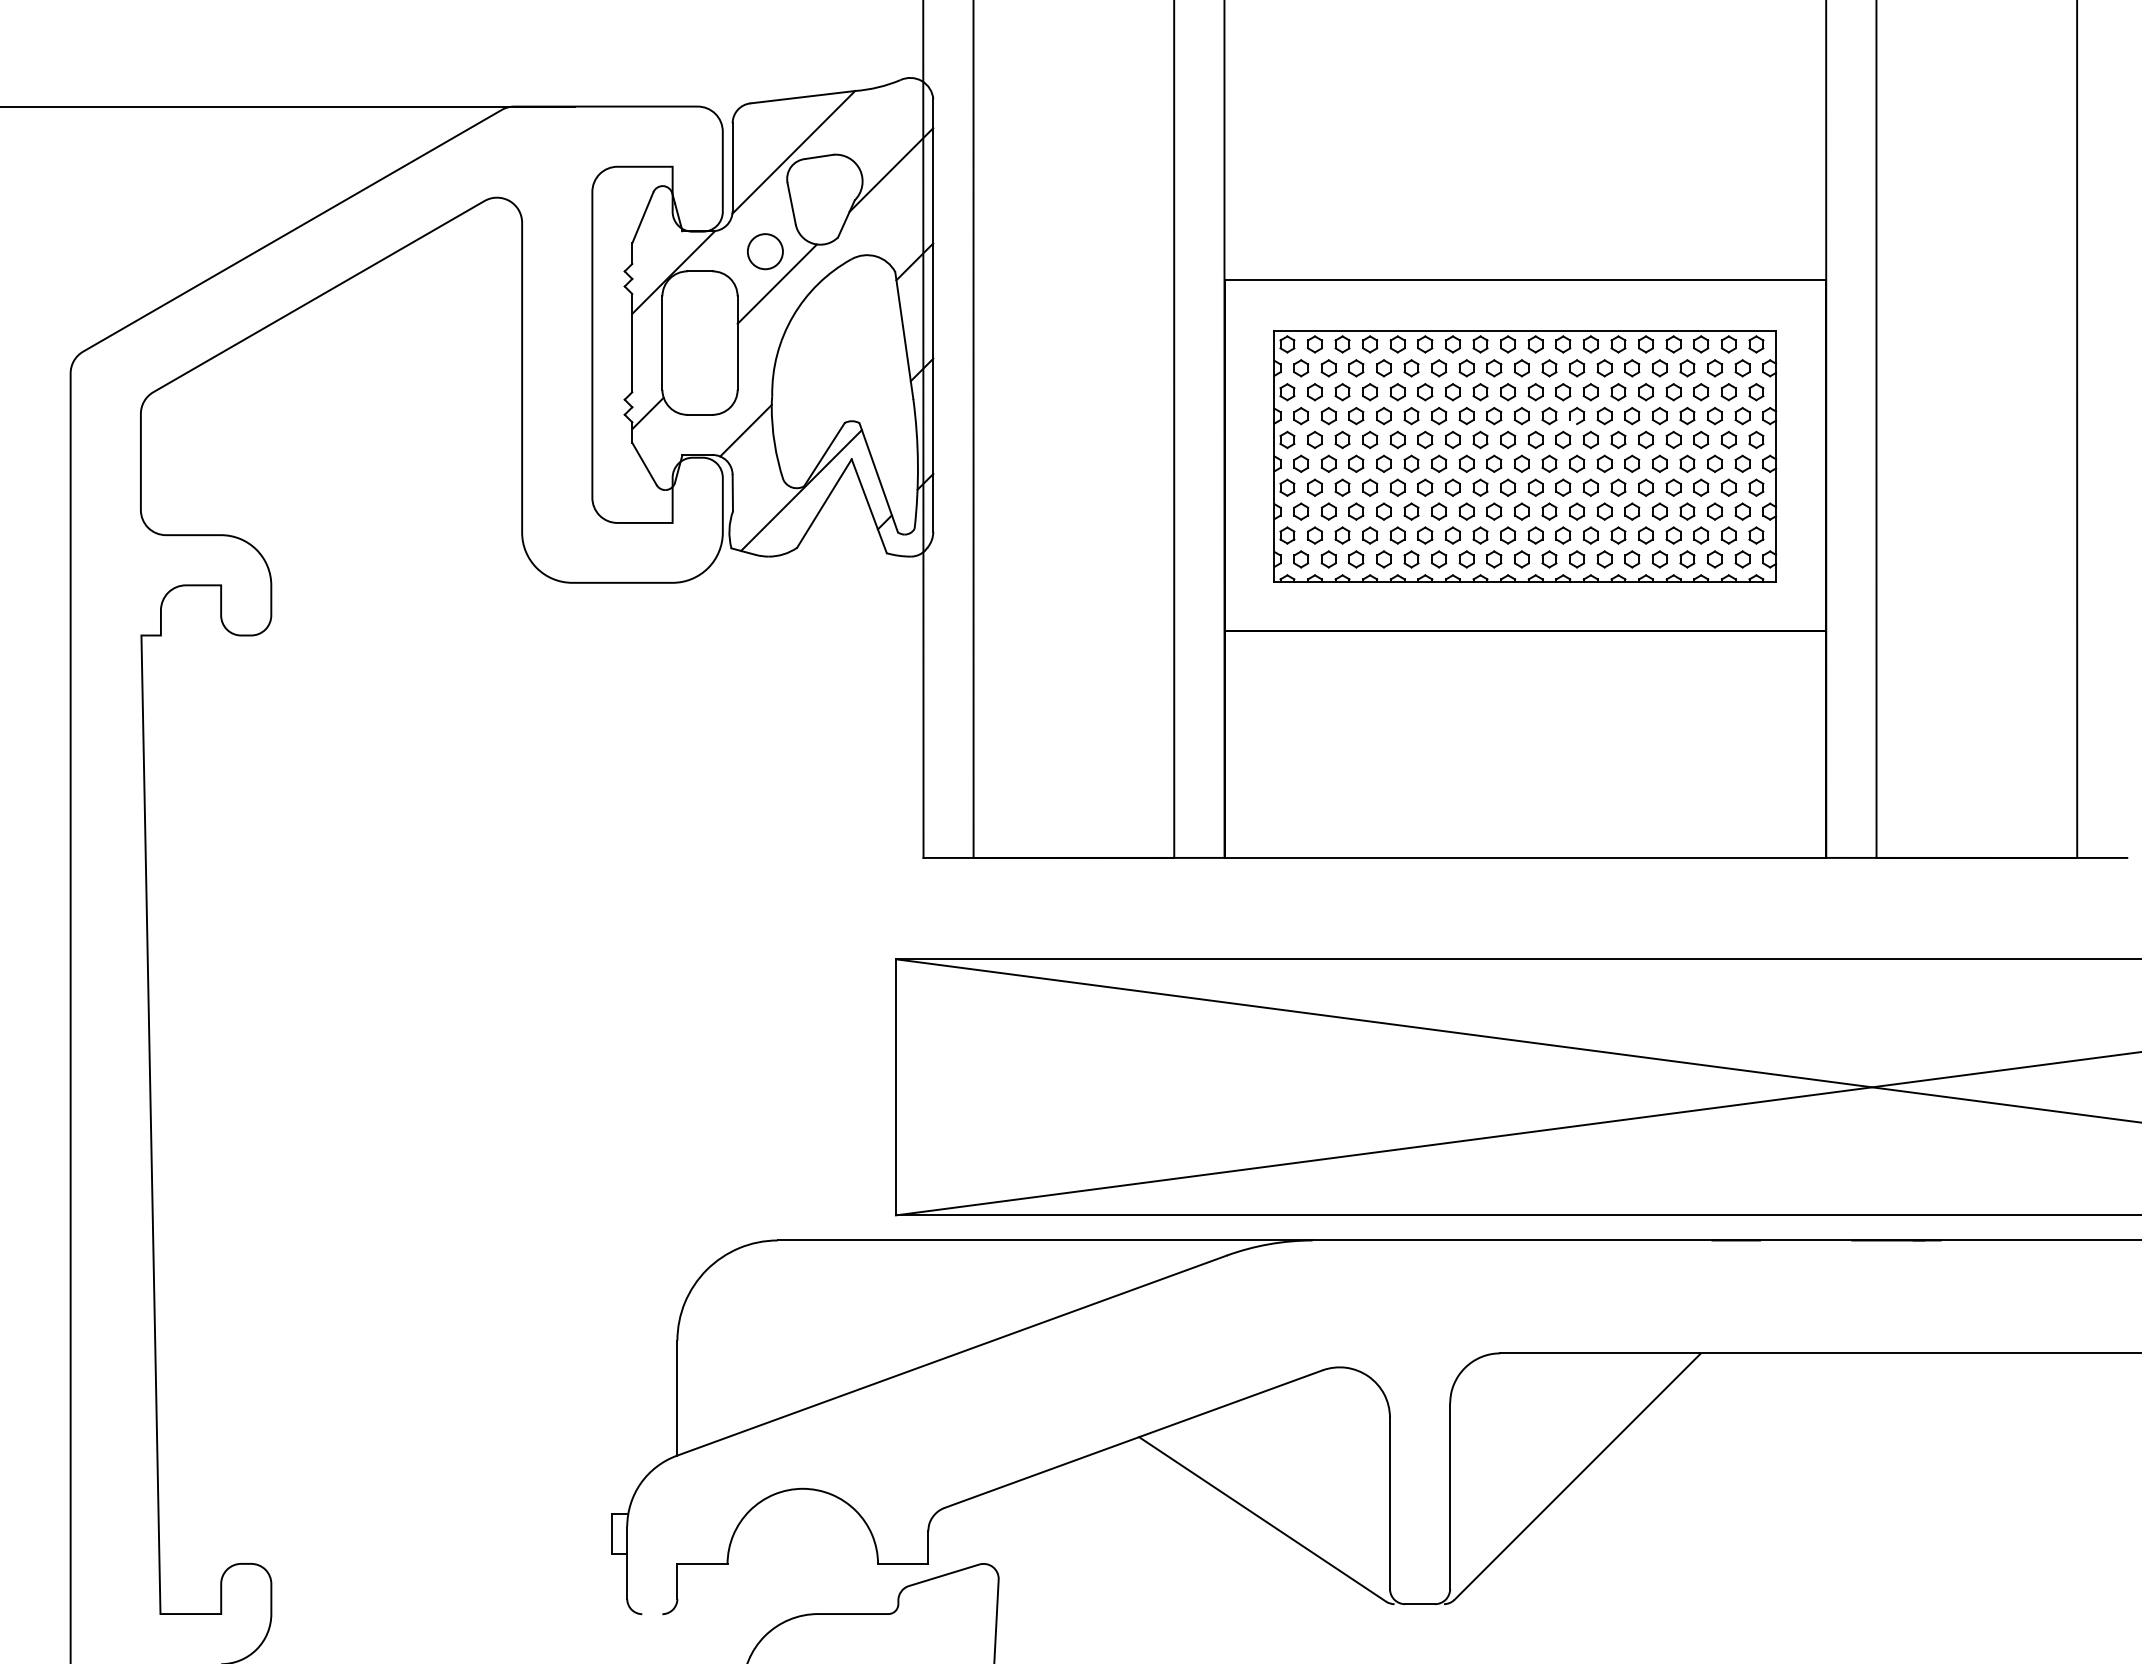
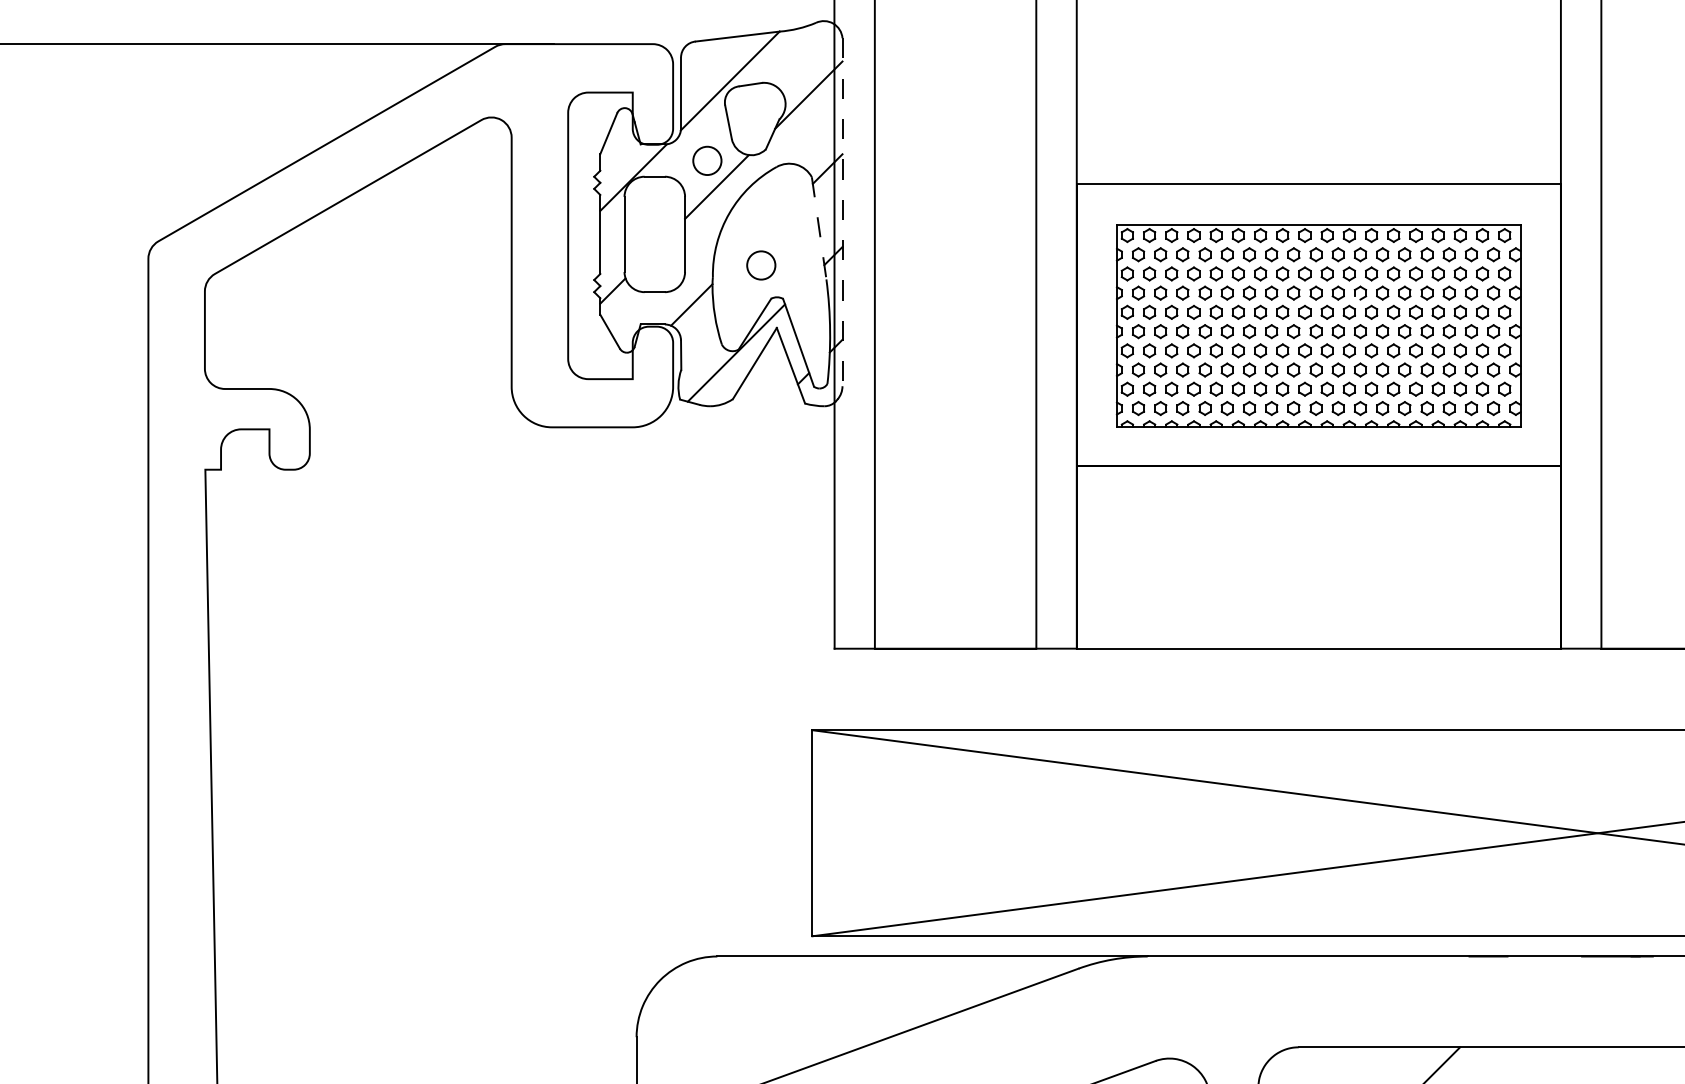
line: (933, 316) -> (842, 213), solid -> dashed
line: (904, 336) -> (819, 229), solid -> dashed
circle: (832, 381) -> (761, 265), added

